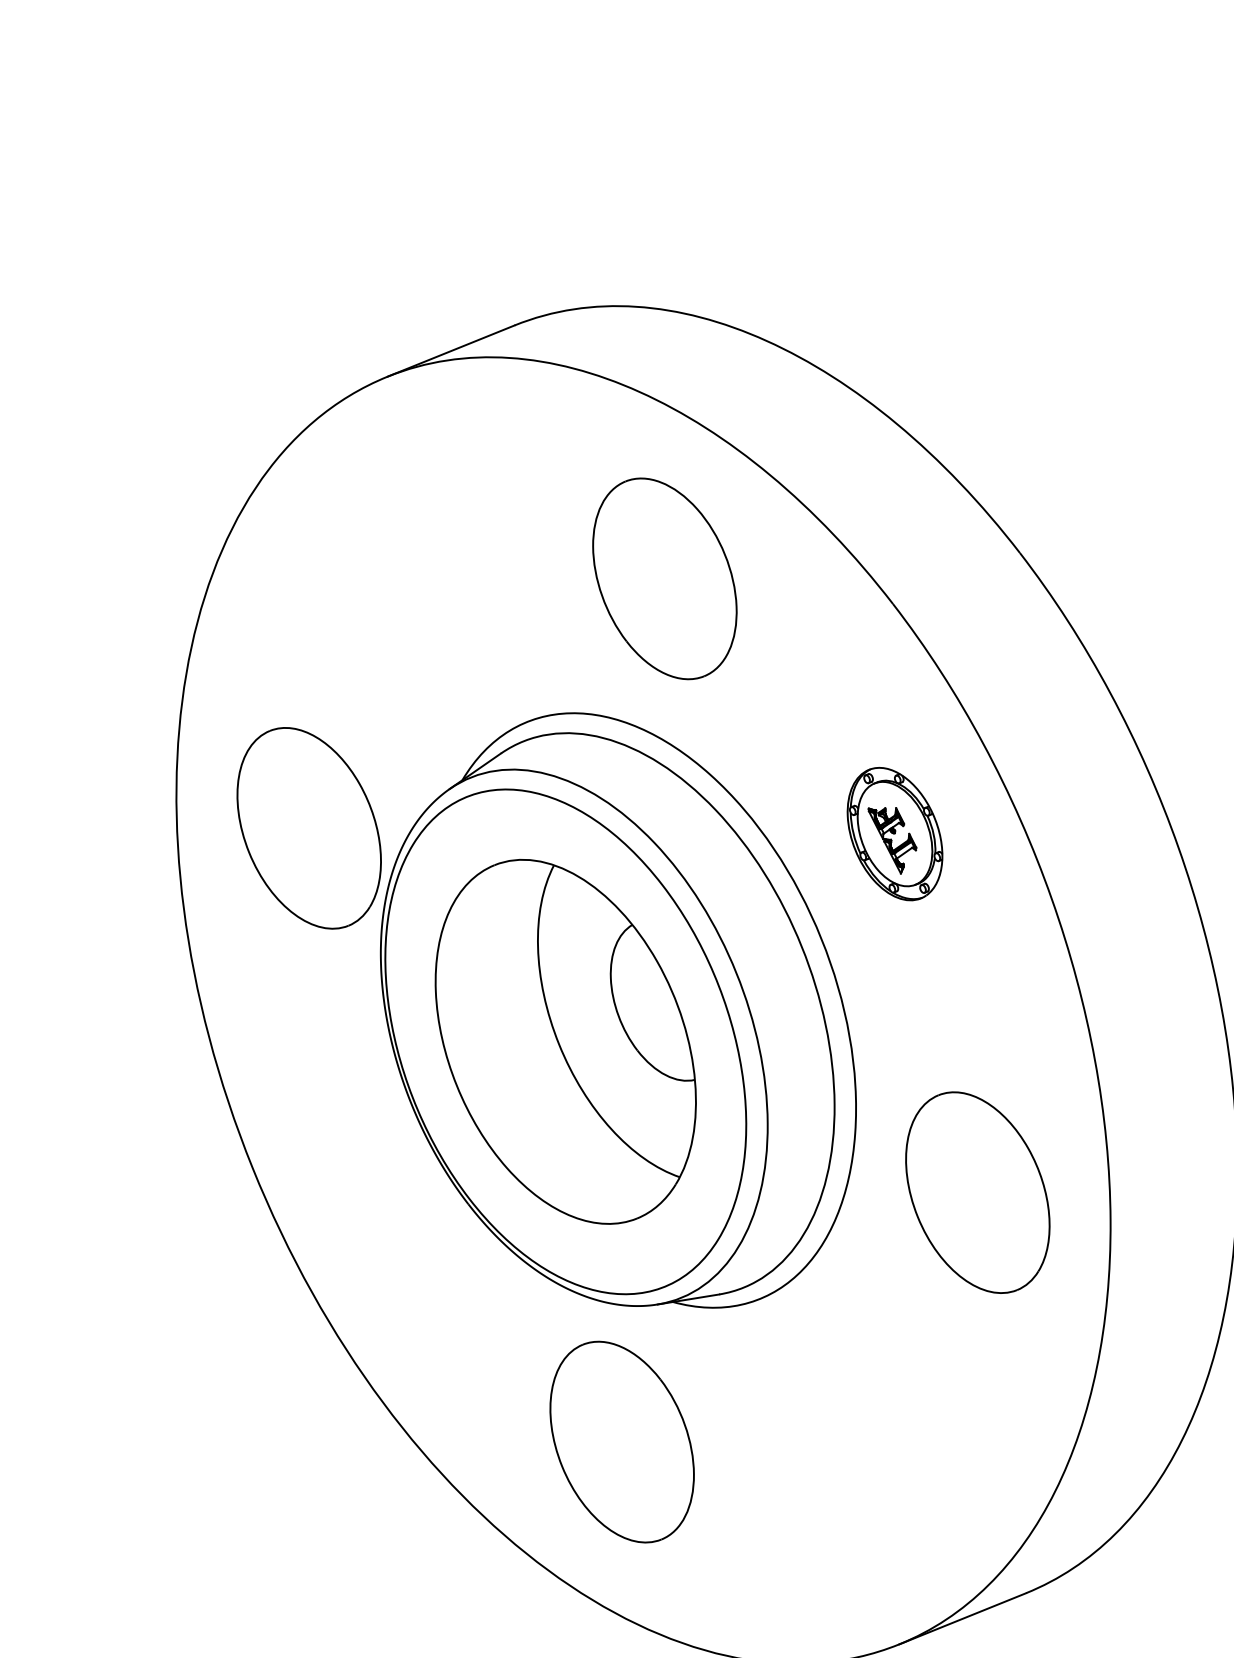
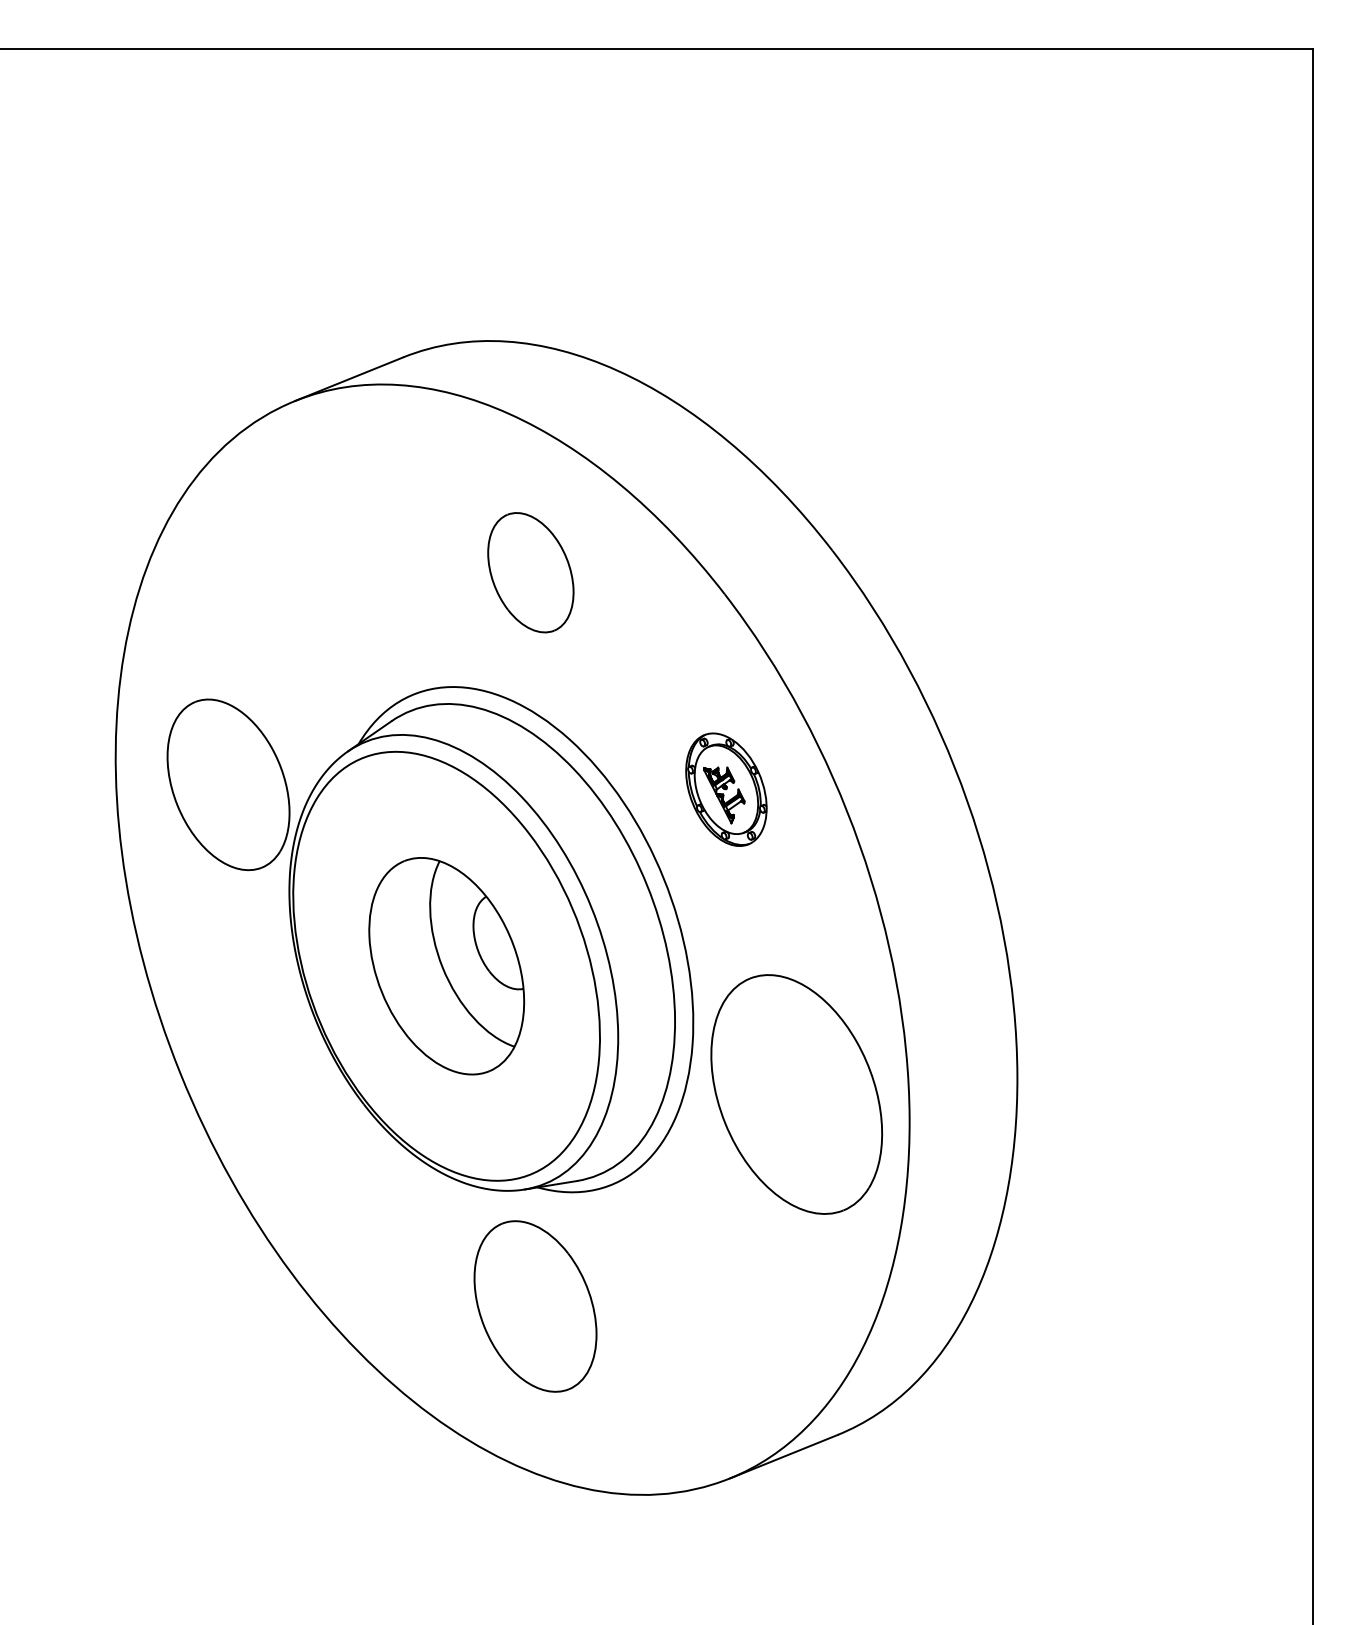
part: (664, 578) -> (530, 572), size x0.7
part: (565, 1040) -> (446, 965), size x0.7
part: (977, 1192) -> (796, 1094), size x1.4
part: (622, 1442) -> (535, 1306), moved

